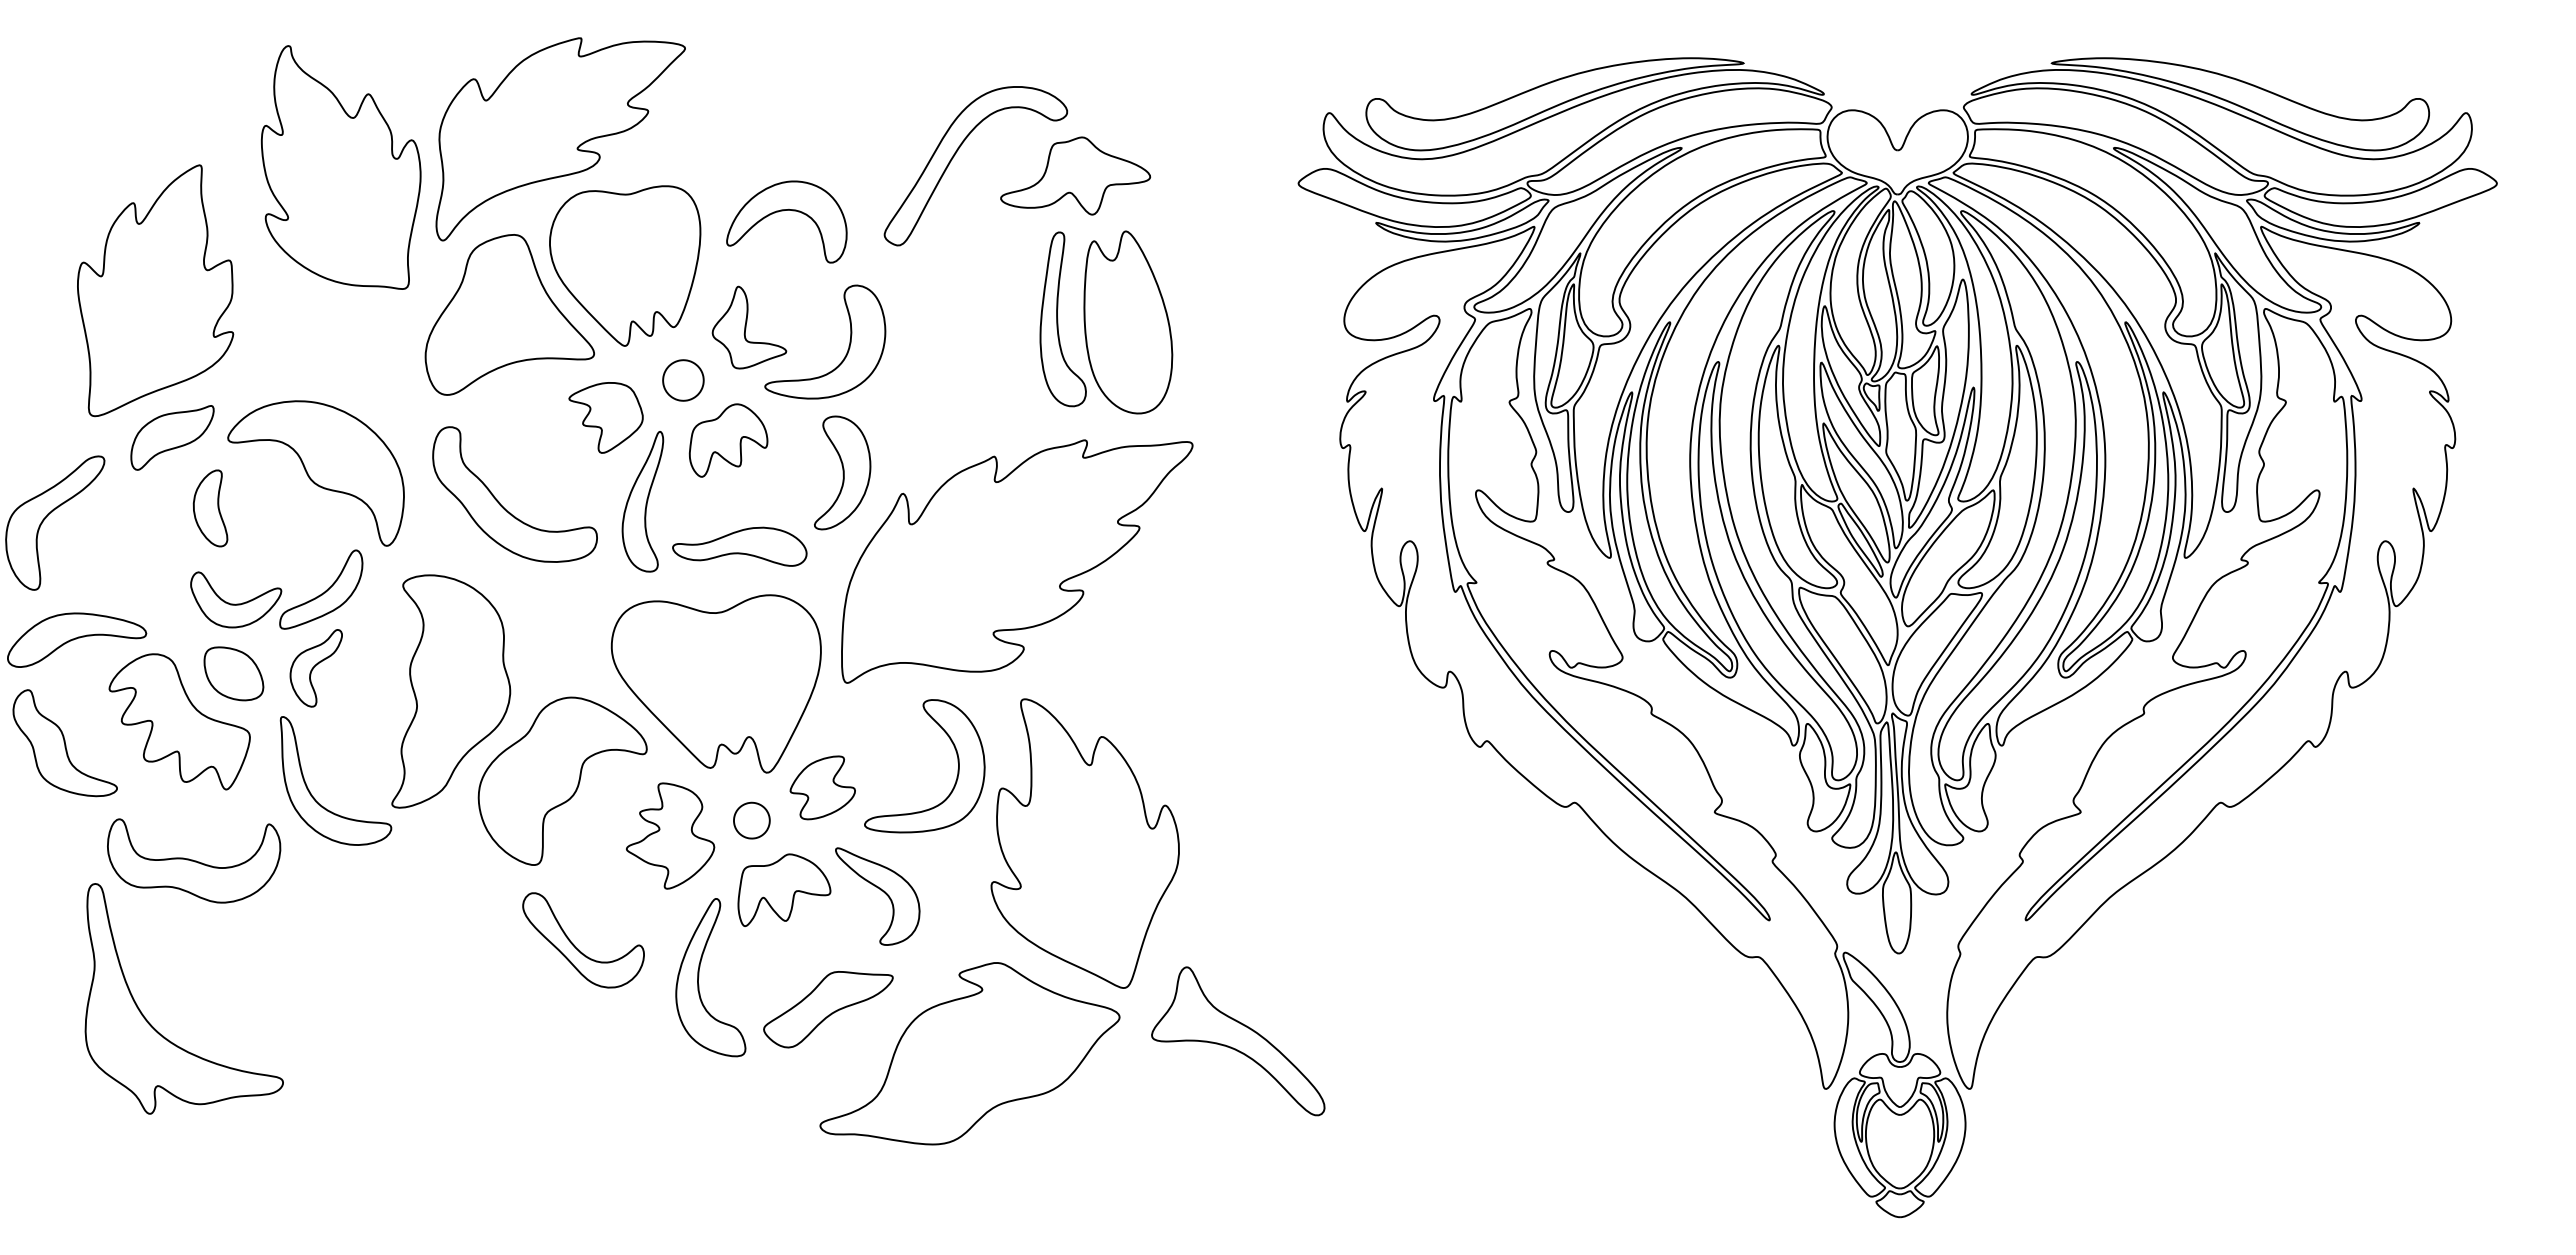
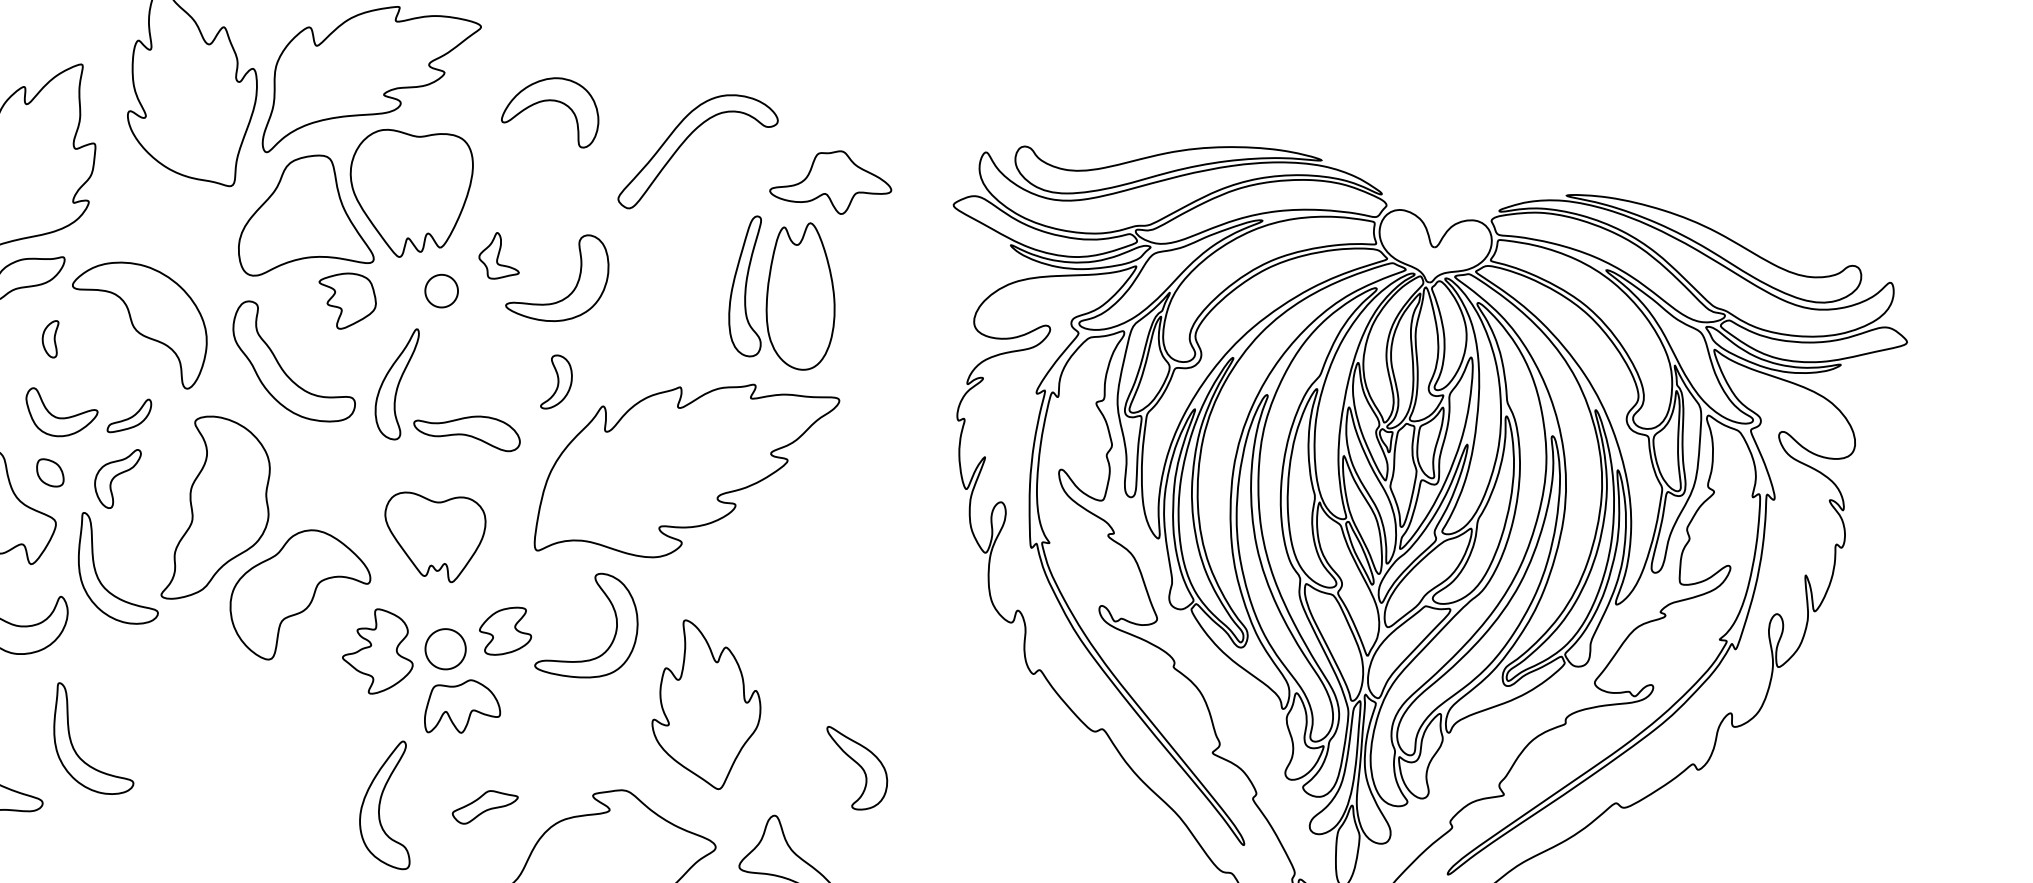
part: (1075, 175) -> (832, 180), moved
part: (783, 211) -> (550, 101), moved
part: (749, 327) -> (500, 256), size x0.7
part: (605, 417) -> (346, 300), moved
part: (728, 440) -> (470, 344), removed
part: (842, 472) -> (557, 382), size x0.6
part: (210, 508) -> (50, 338), size x0.6
part: (321, 589) -> (129, 415), size x0.6
part: (233, 673) -> (50, 472), size x0.6
part: (715, 683) -> (432, 535), size x0.6
part: (751, 820) -> (445, 649), size x1.4
part: (1084, 843) -> (707, 705), size x0.7
part: (880, 890) -> (858, 765), moved
part: (575, 945) -> (291, 728), removed
part: (699, 976) -> (381, 801), moved
part: (828, 1009) -> (484, 808), size x0.6
part: (315, 1012) -> (76, 751), added

